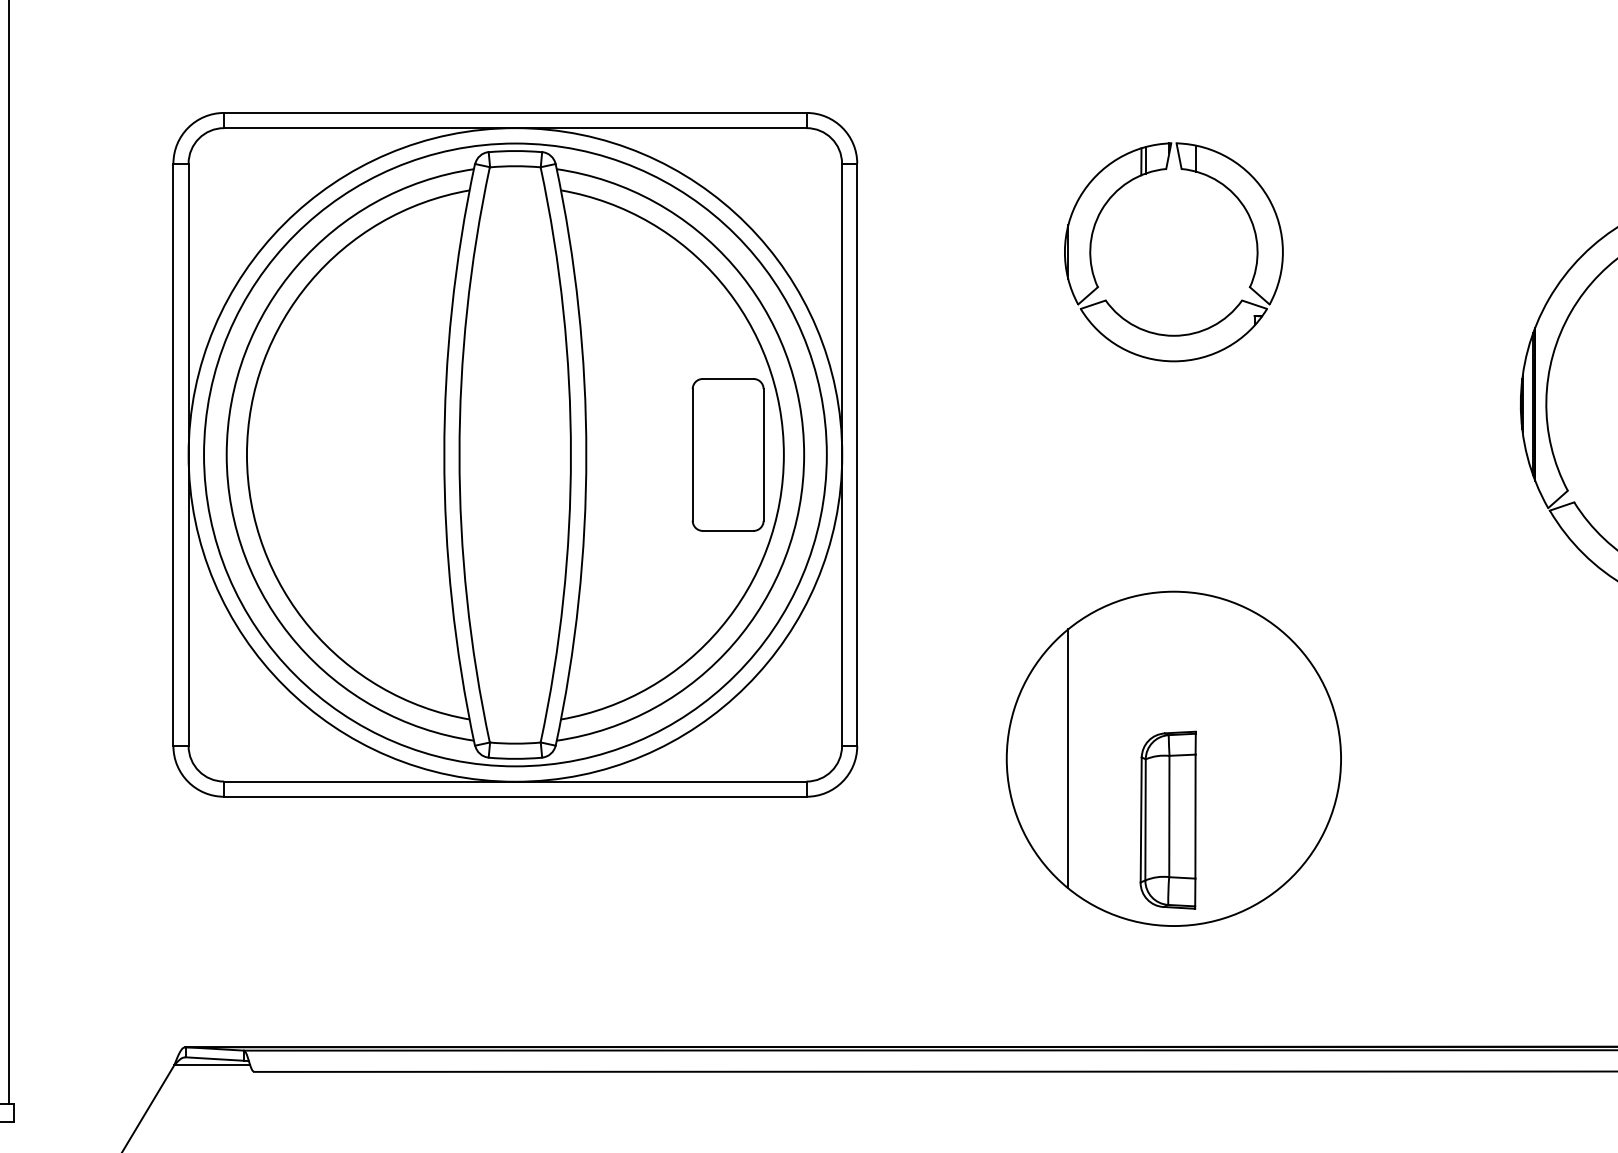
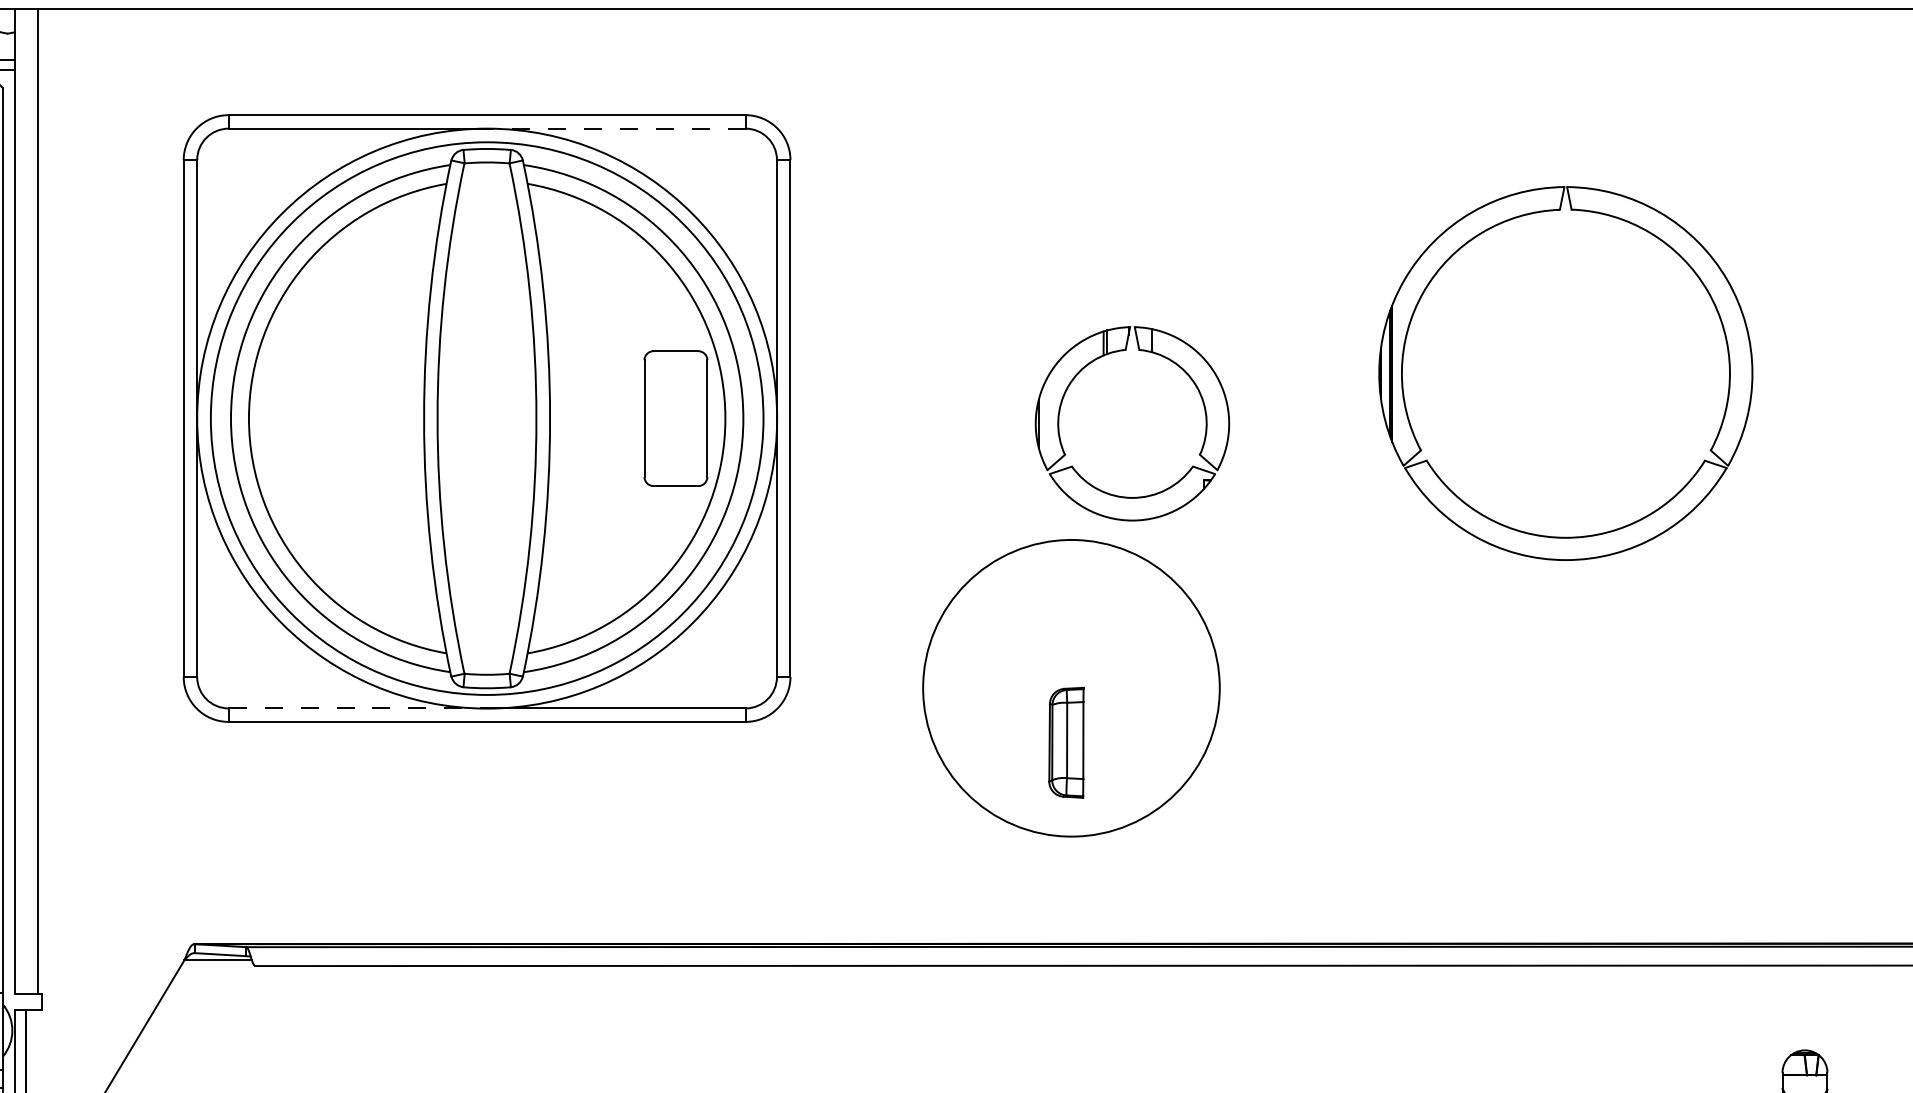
line: (660, 127) -> (615, 128), solid -> dashed
part: (1163, 170) -> (1123, 351), moved
line: (1068, 759) -> (977, 688), removed
line: (370, 781) -> (358, 708), solid -> dashed
part: (1168, 819) -> (1066, 742), size x0.7

